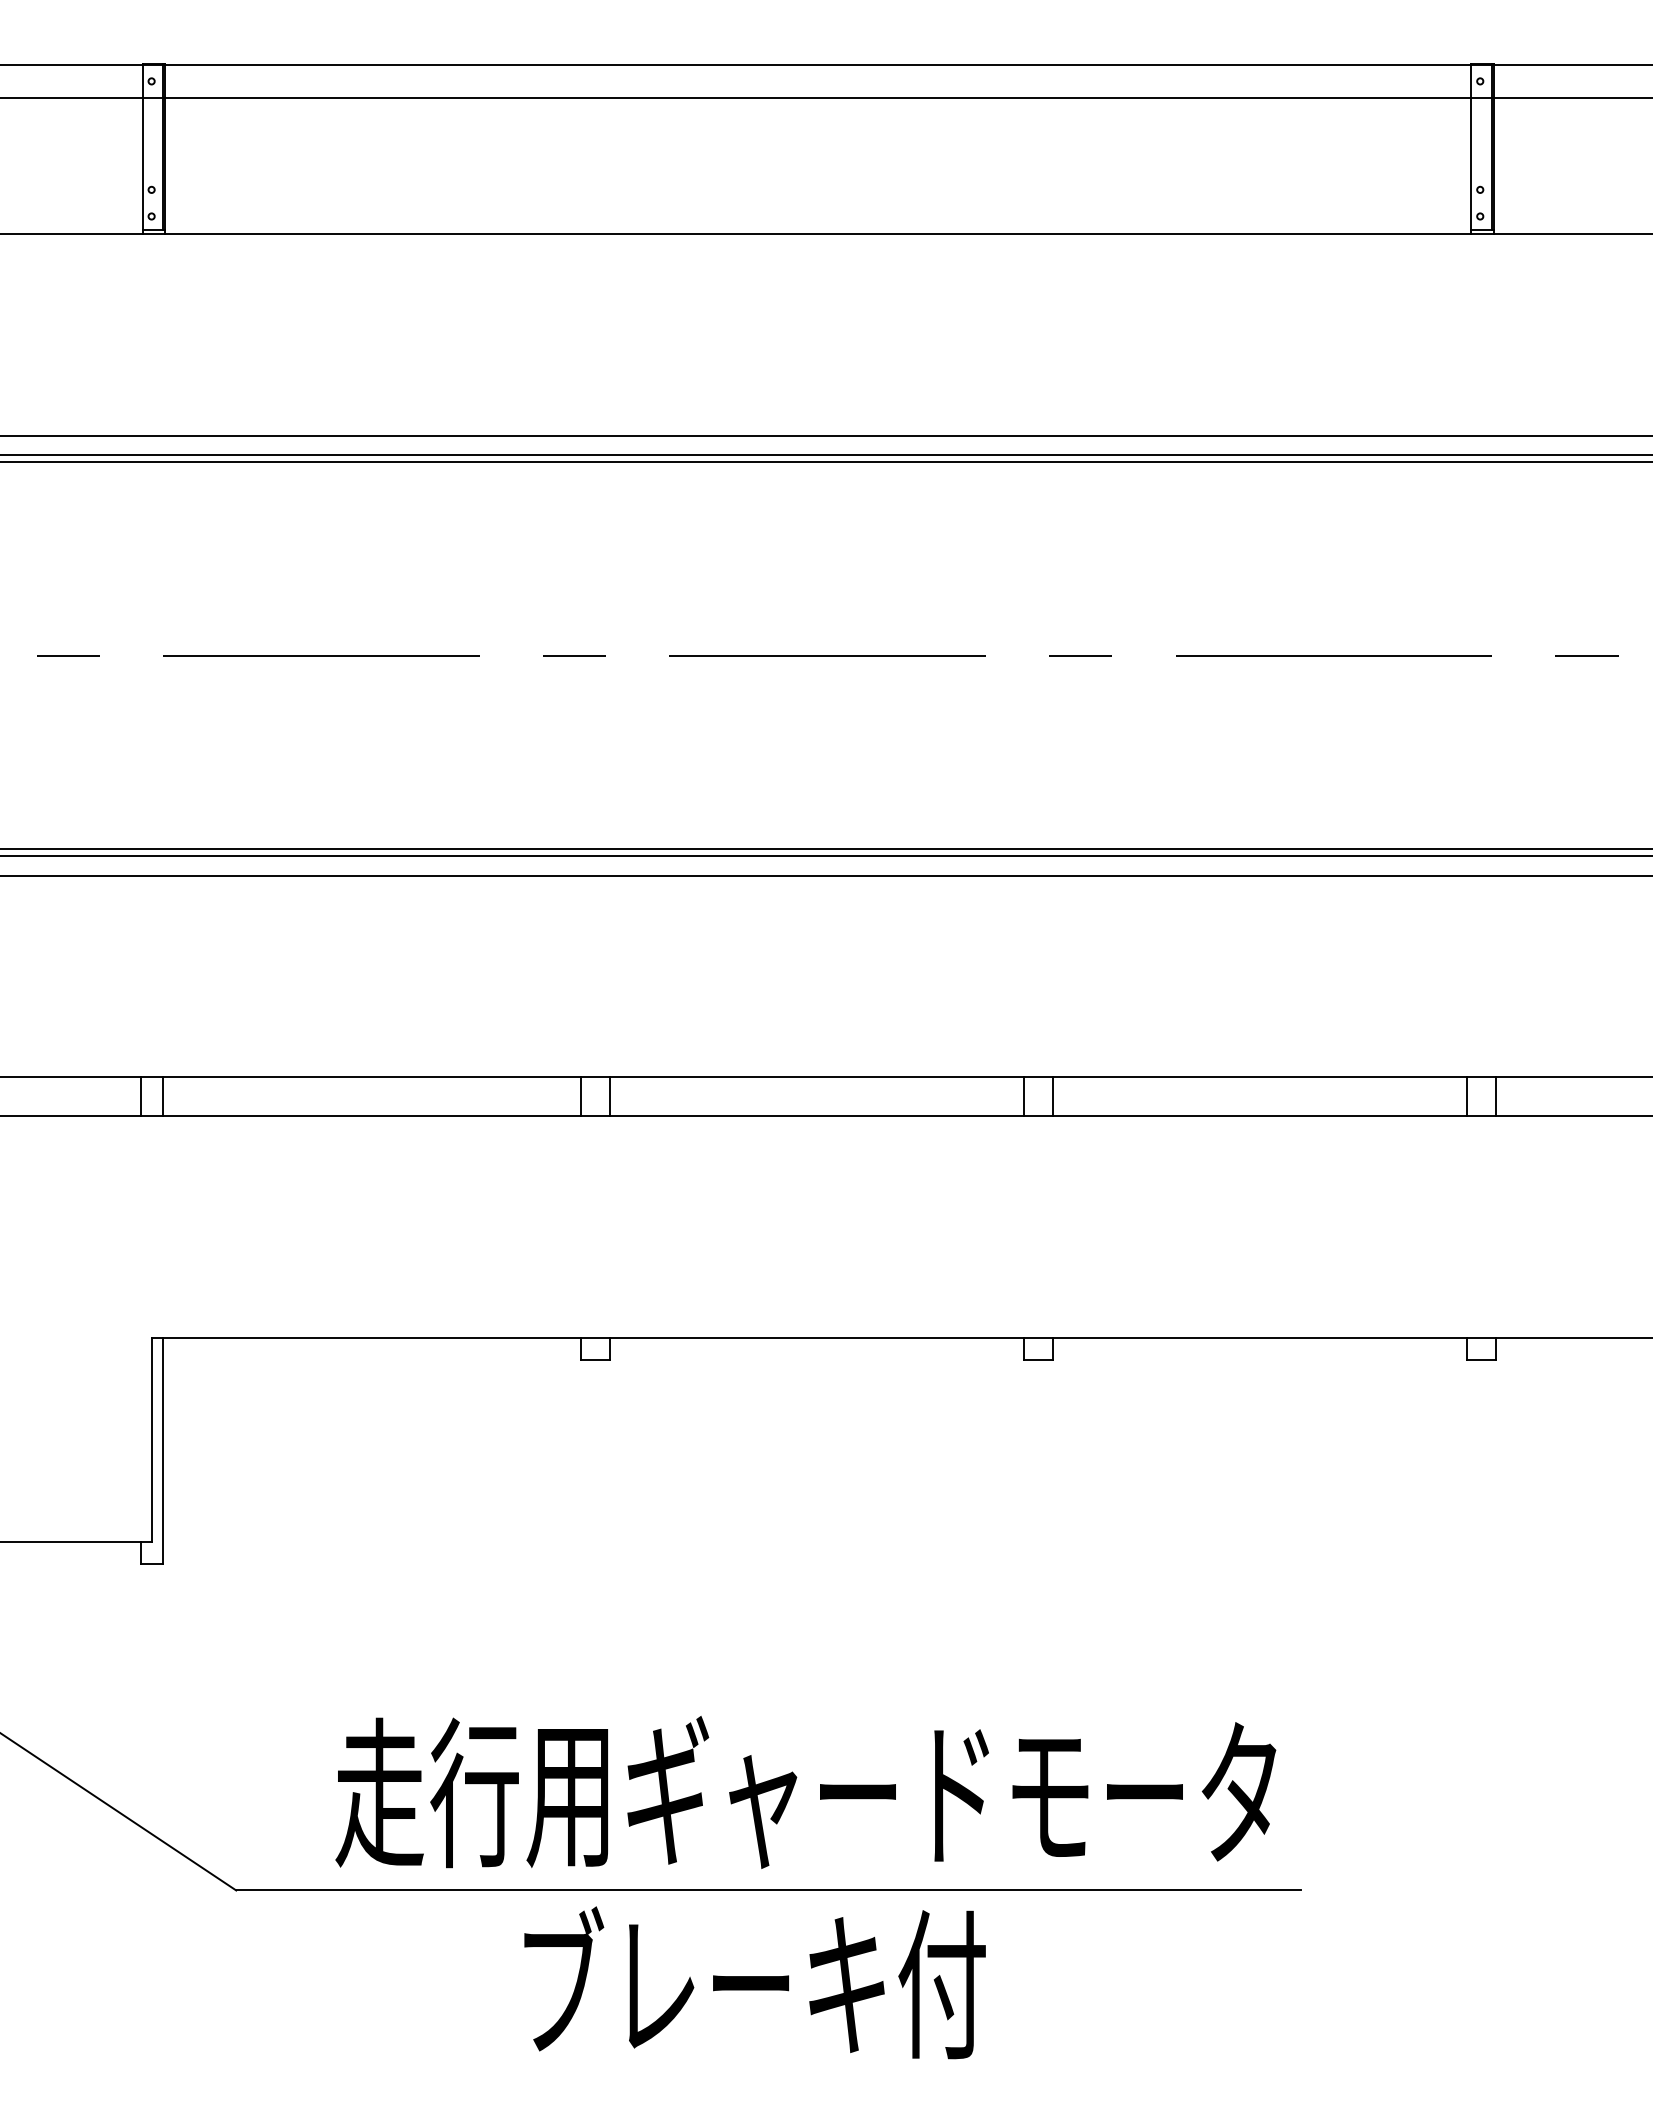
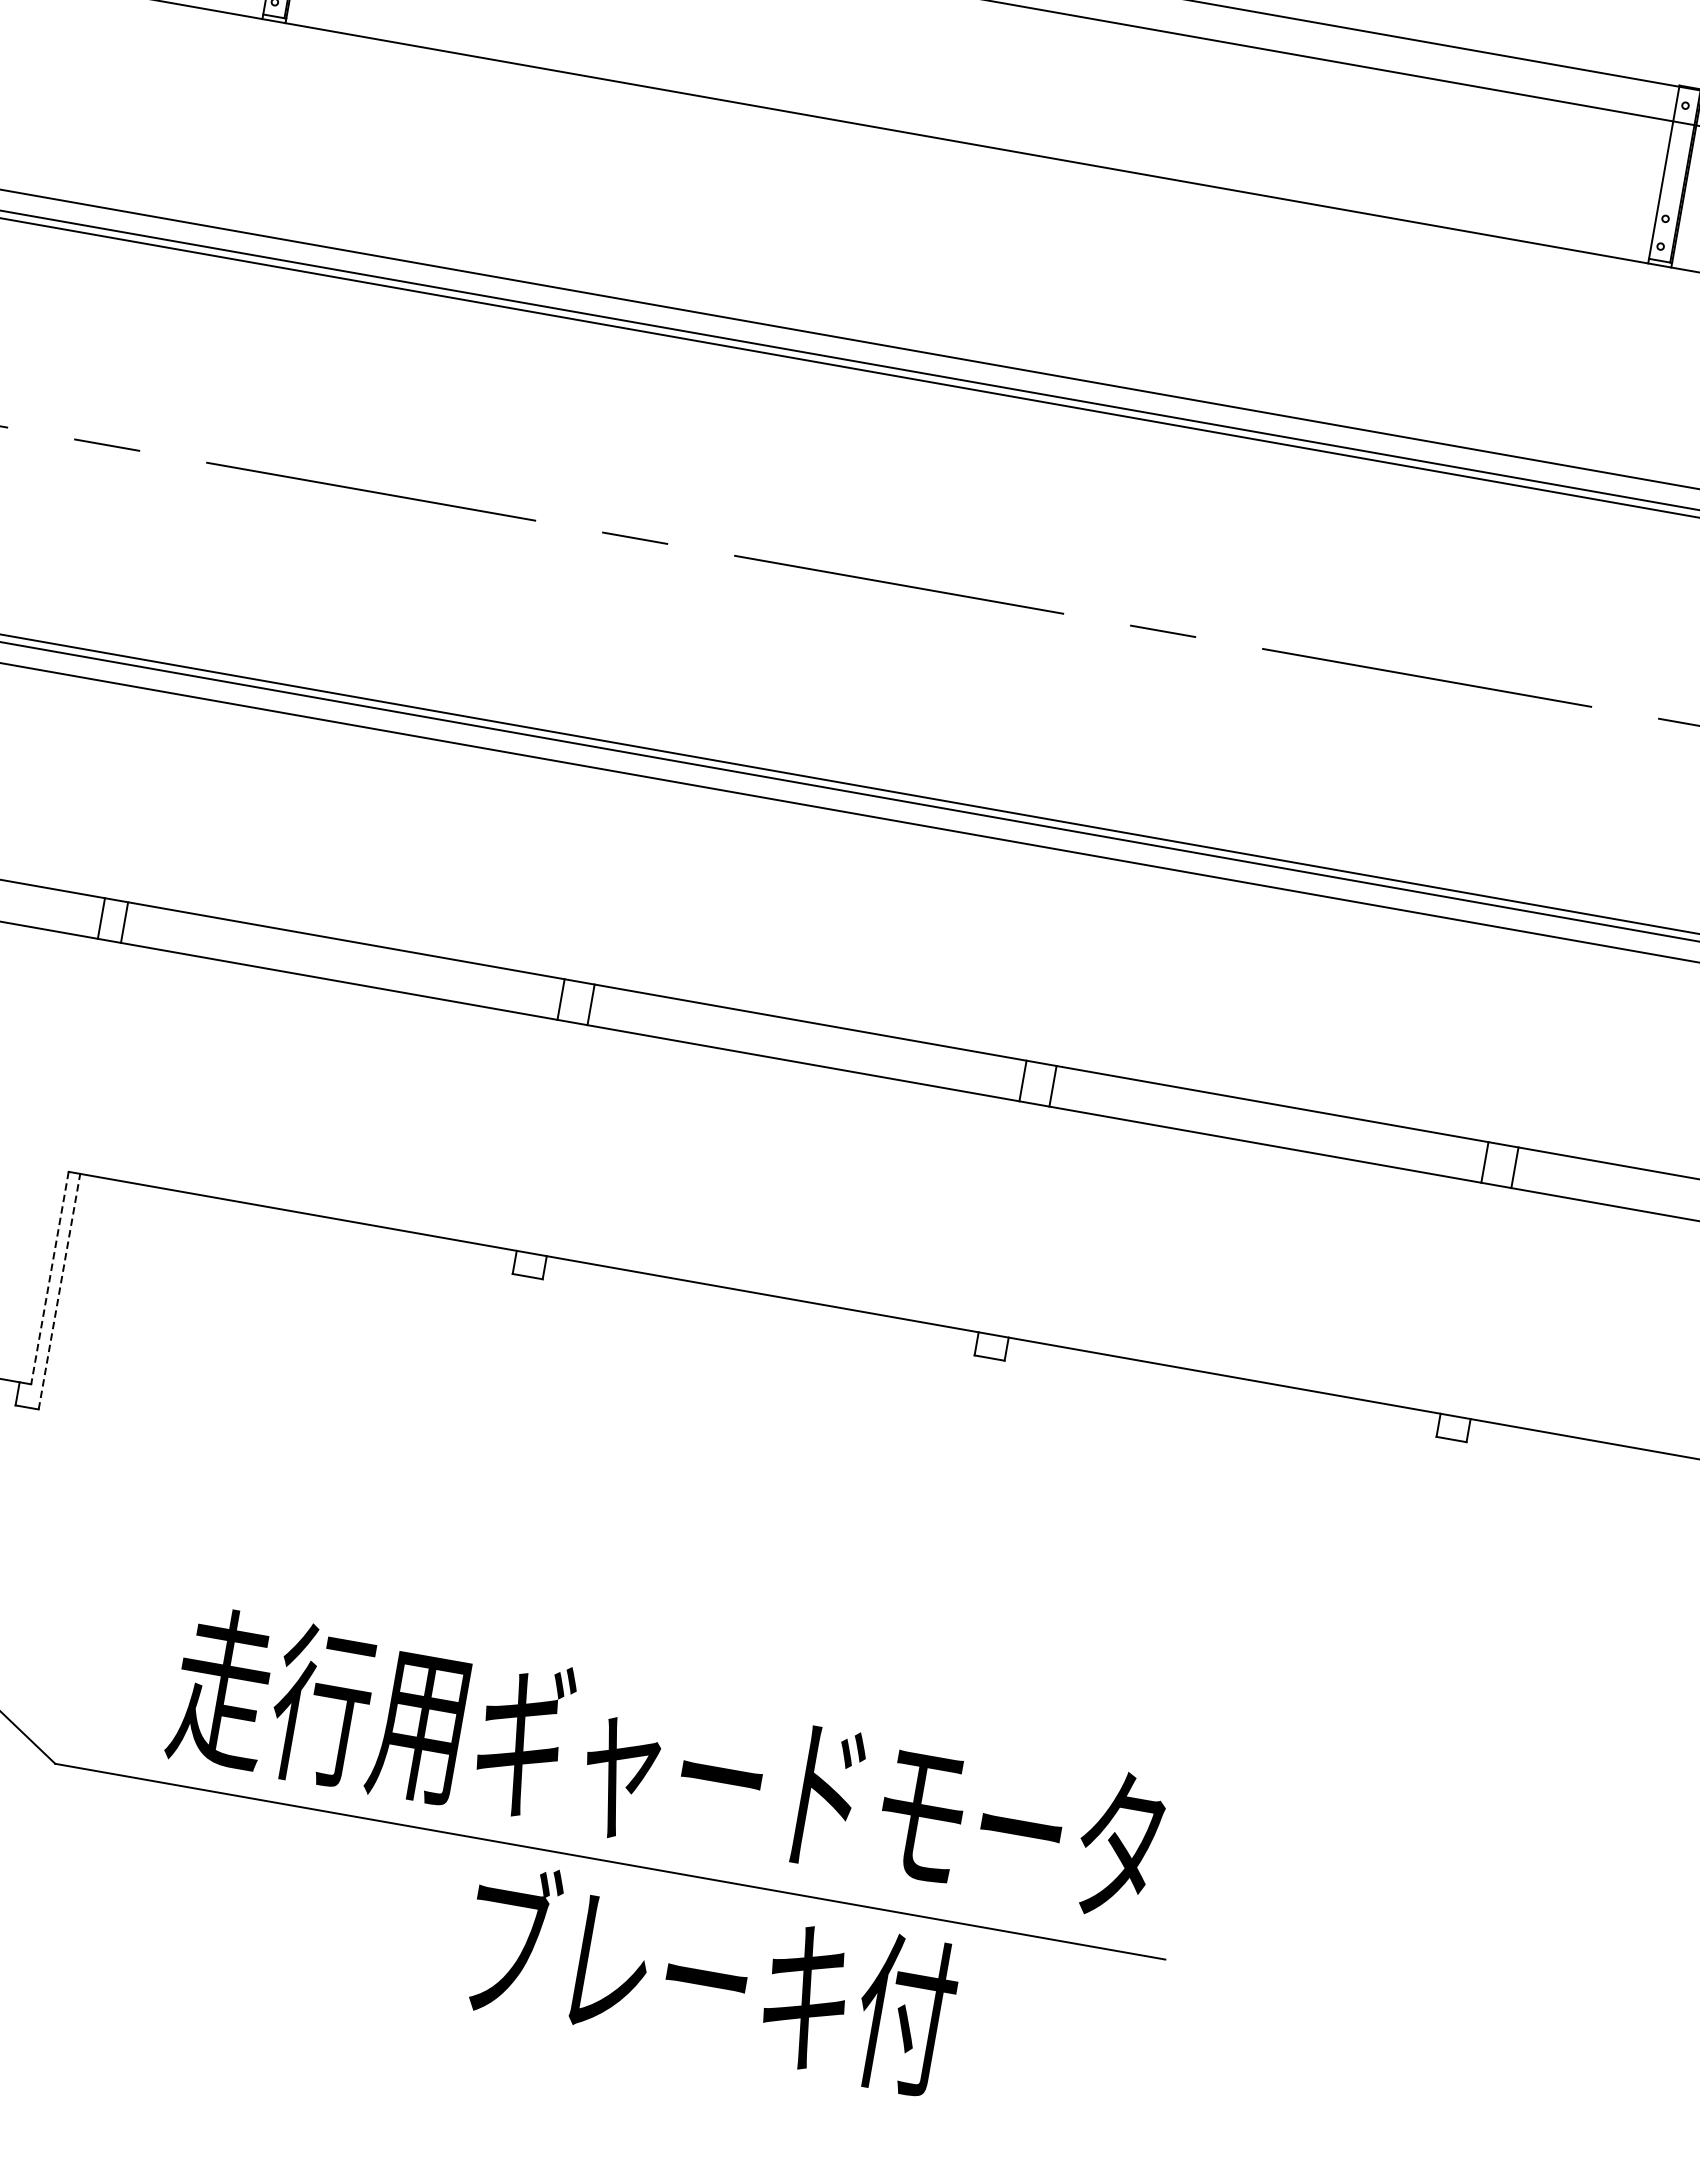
line: (151, 1439) -> (49, 1277), solid -> dashed
line: (162, 1450) -> (59, 1291), solid -> dashed
text: (754, 1982) -> (710, 1978), moved

